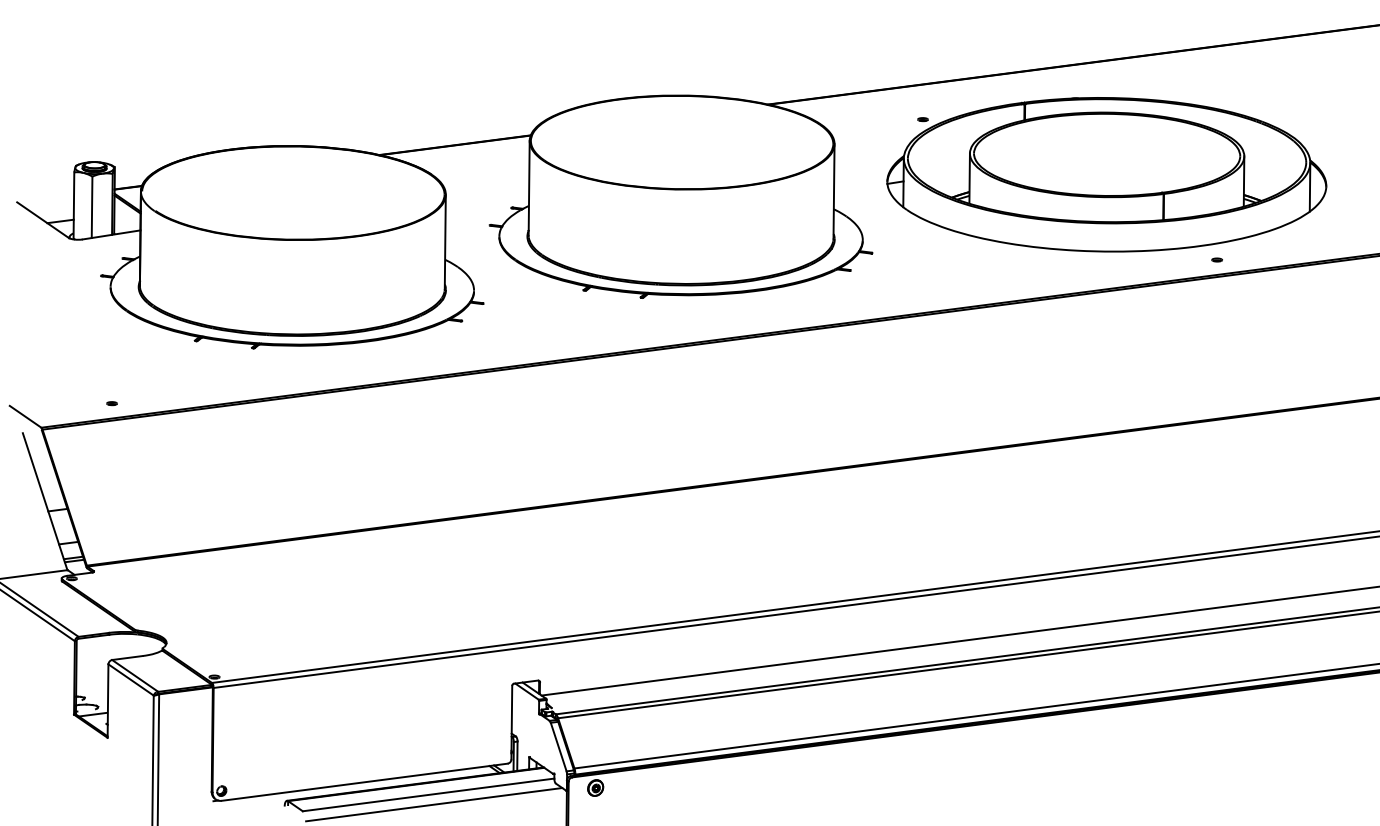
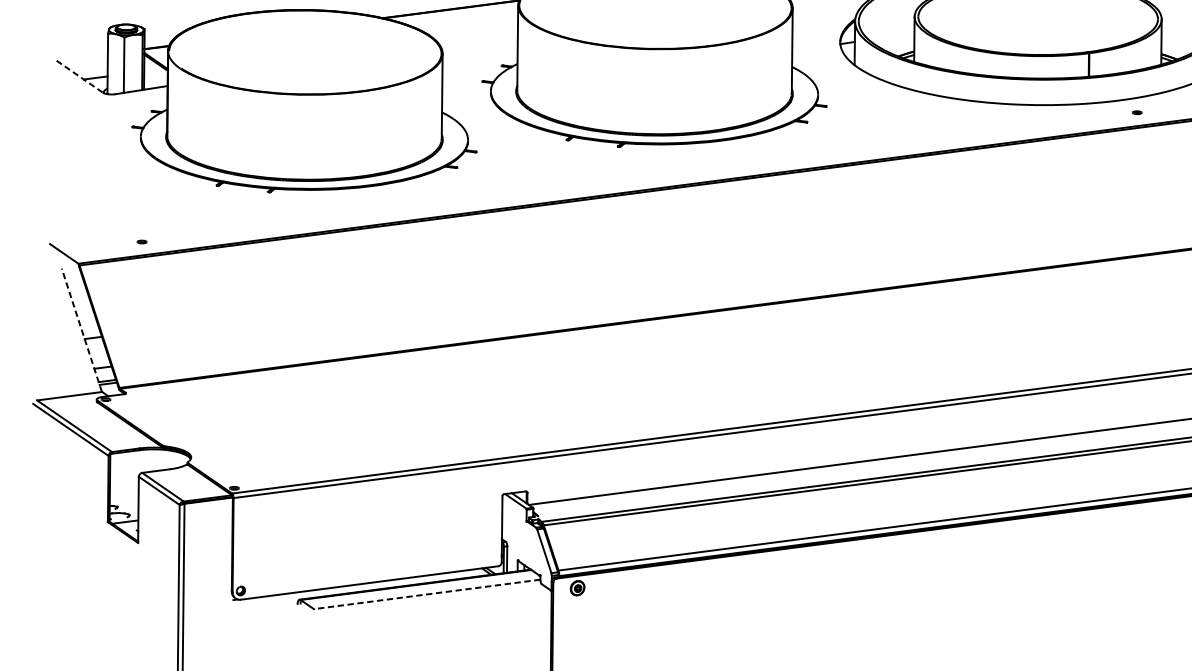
line: (43, 220) -> (80, 77), solid -> dashed
line: (45, 501) -> (82, 330), solid -> dashed
line: (428, 794) -> (427, 594), solid -> dashed
line: (434, 804) -> (432, 603), removed

